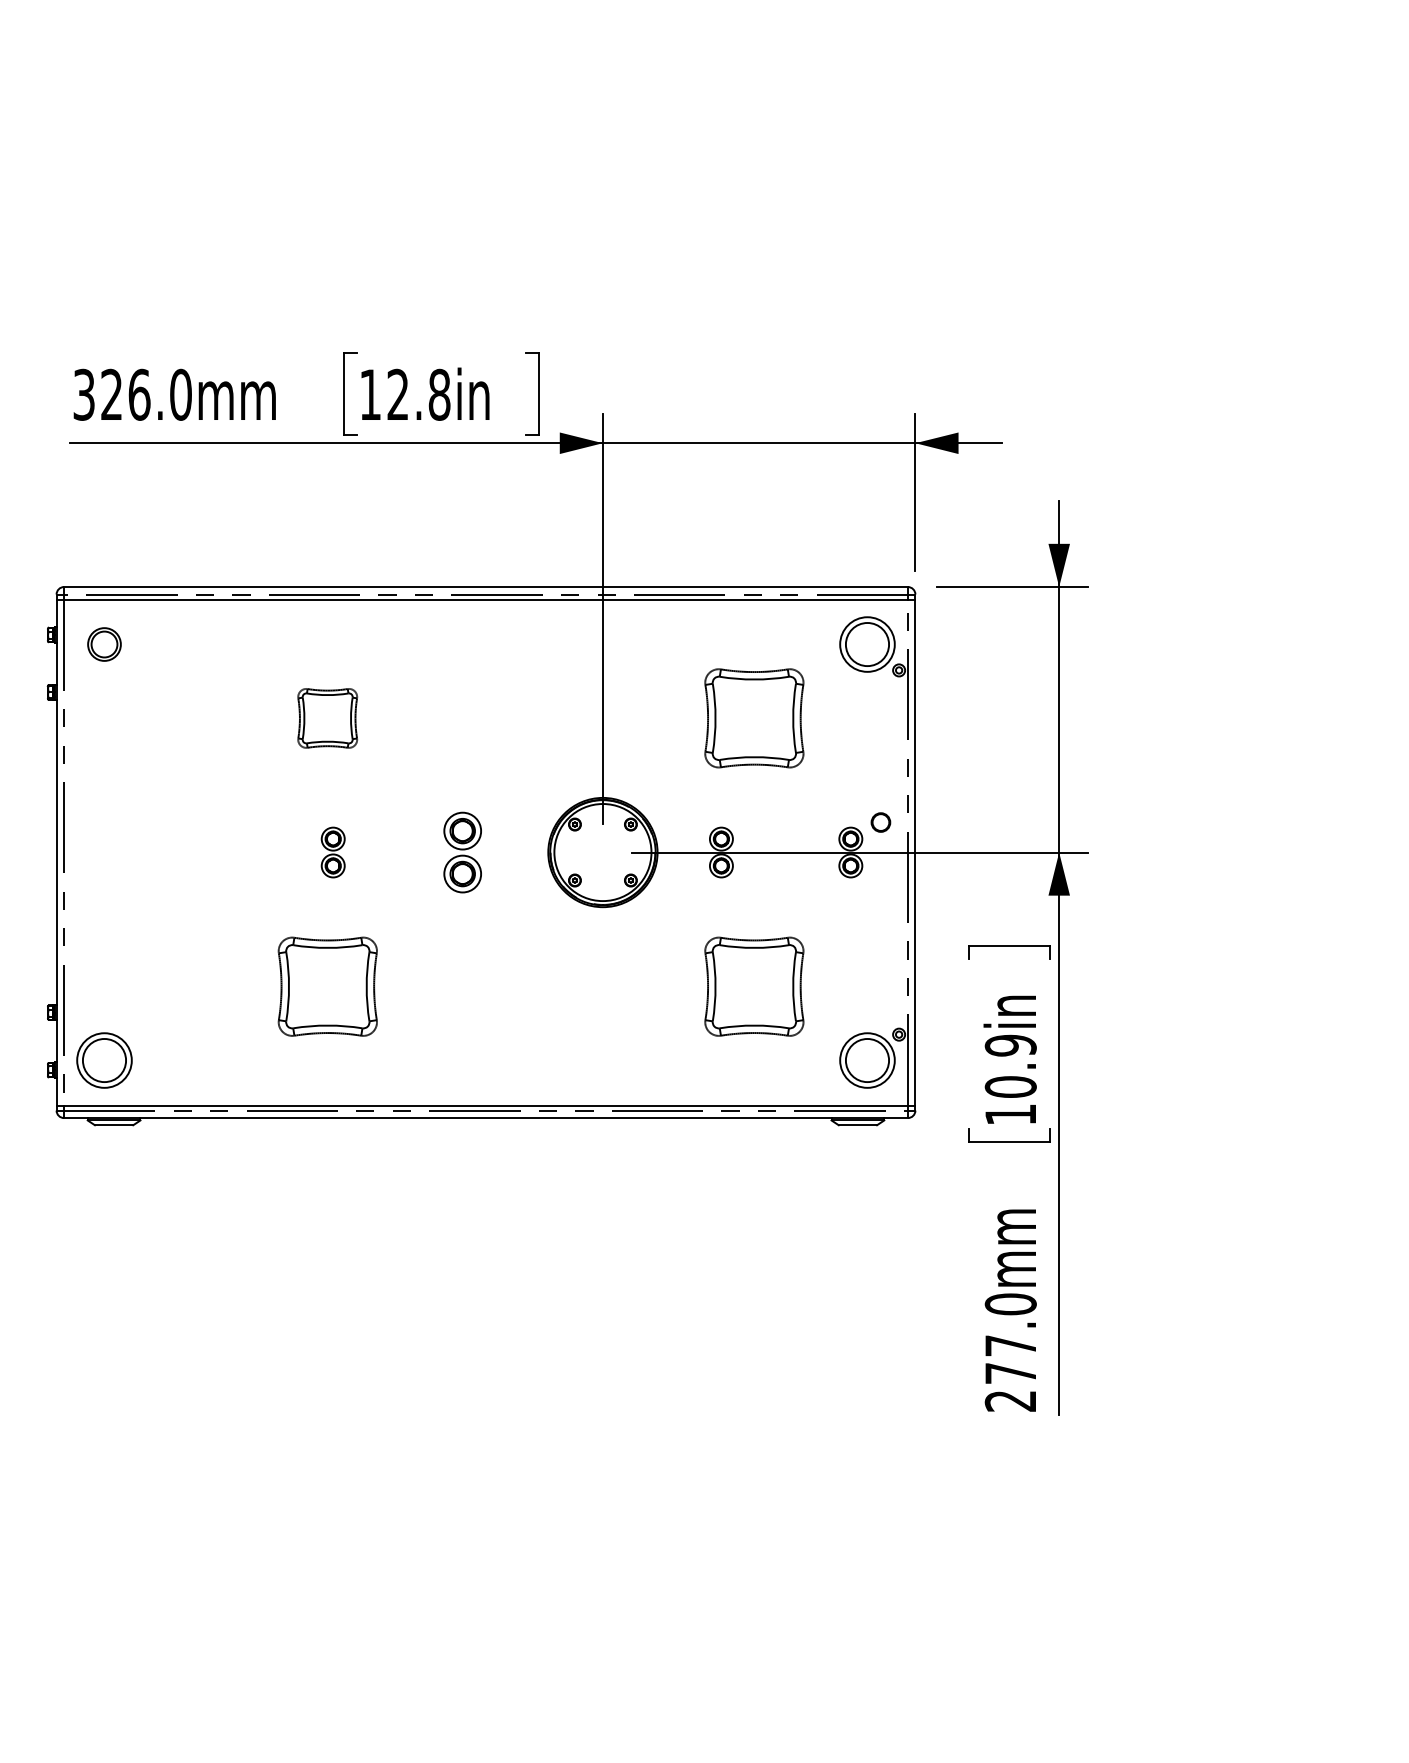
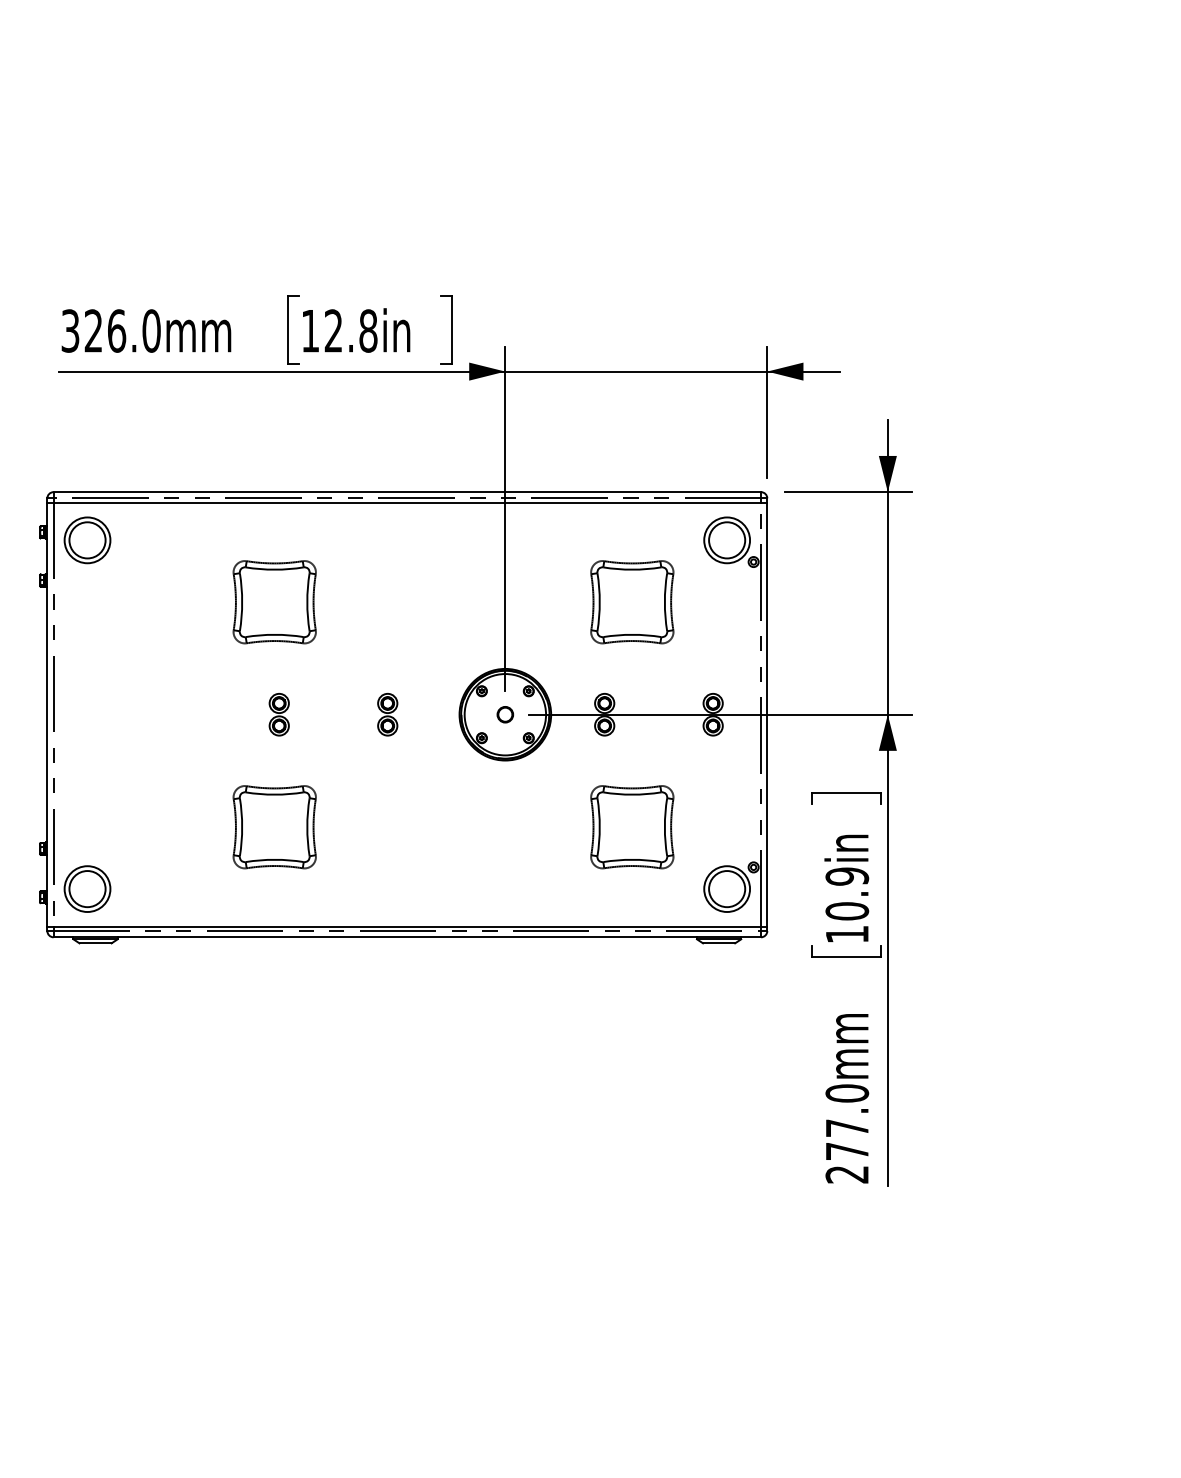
part: (104, 644) -> (87, 540), size x1.67
part: (327, 718) -> (274, 602), size x1.67
part: (880, 822) -> (504, 714), moved
part: (462, 852) -> (387, 714), size x0.62

